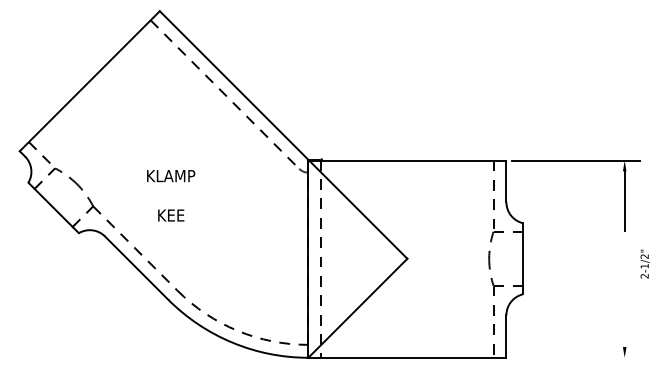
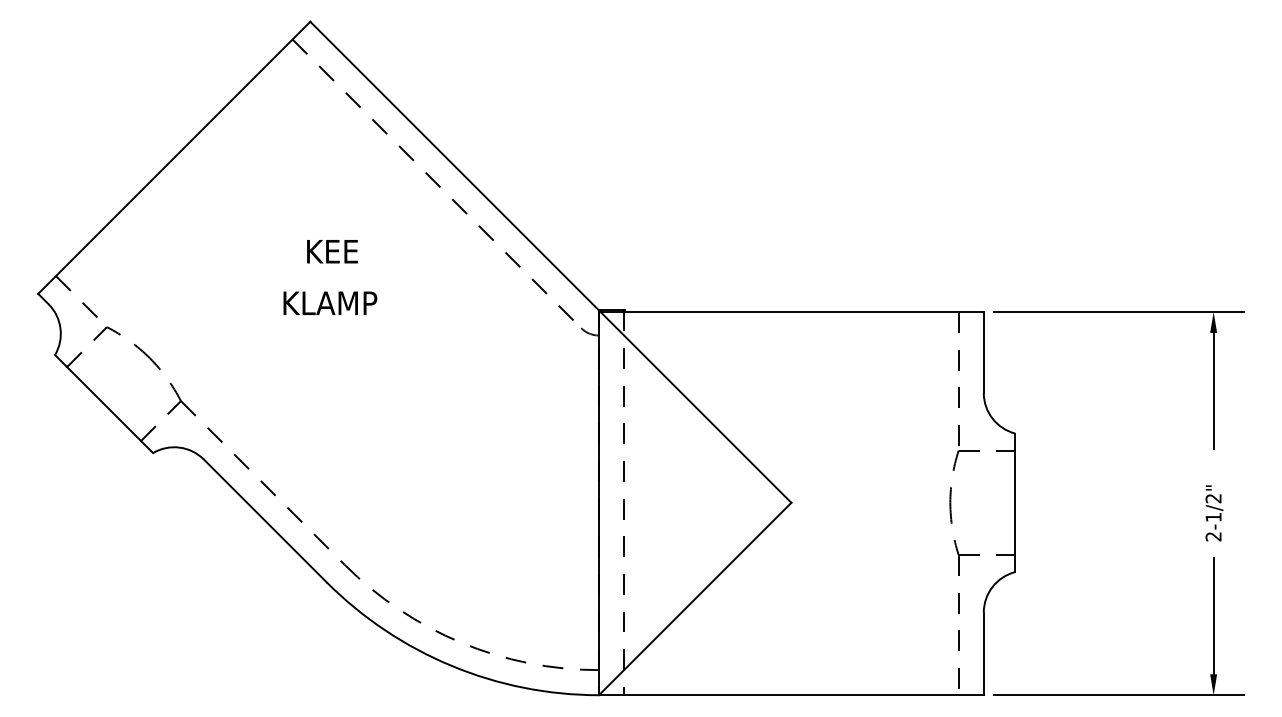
text: (171, 176) -> (331, 304), moved
text: (171, 215) -> (333, 251), moved
text: (644, 263) -> (1213, 512), moved
line: (624, 317) -> (1213, 616), added
line: (575, 357) -> (1118, 694), added

